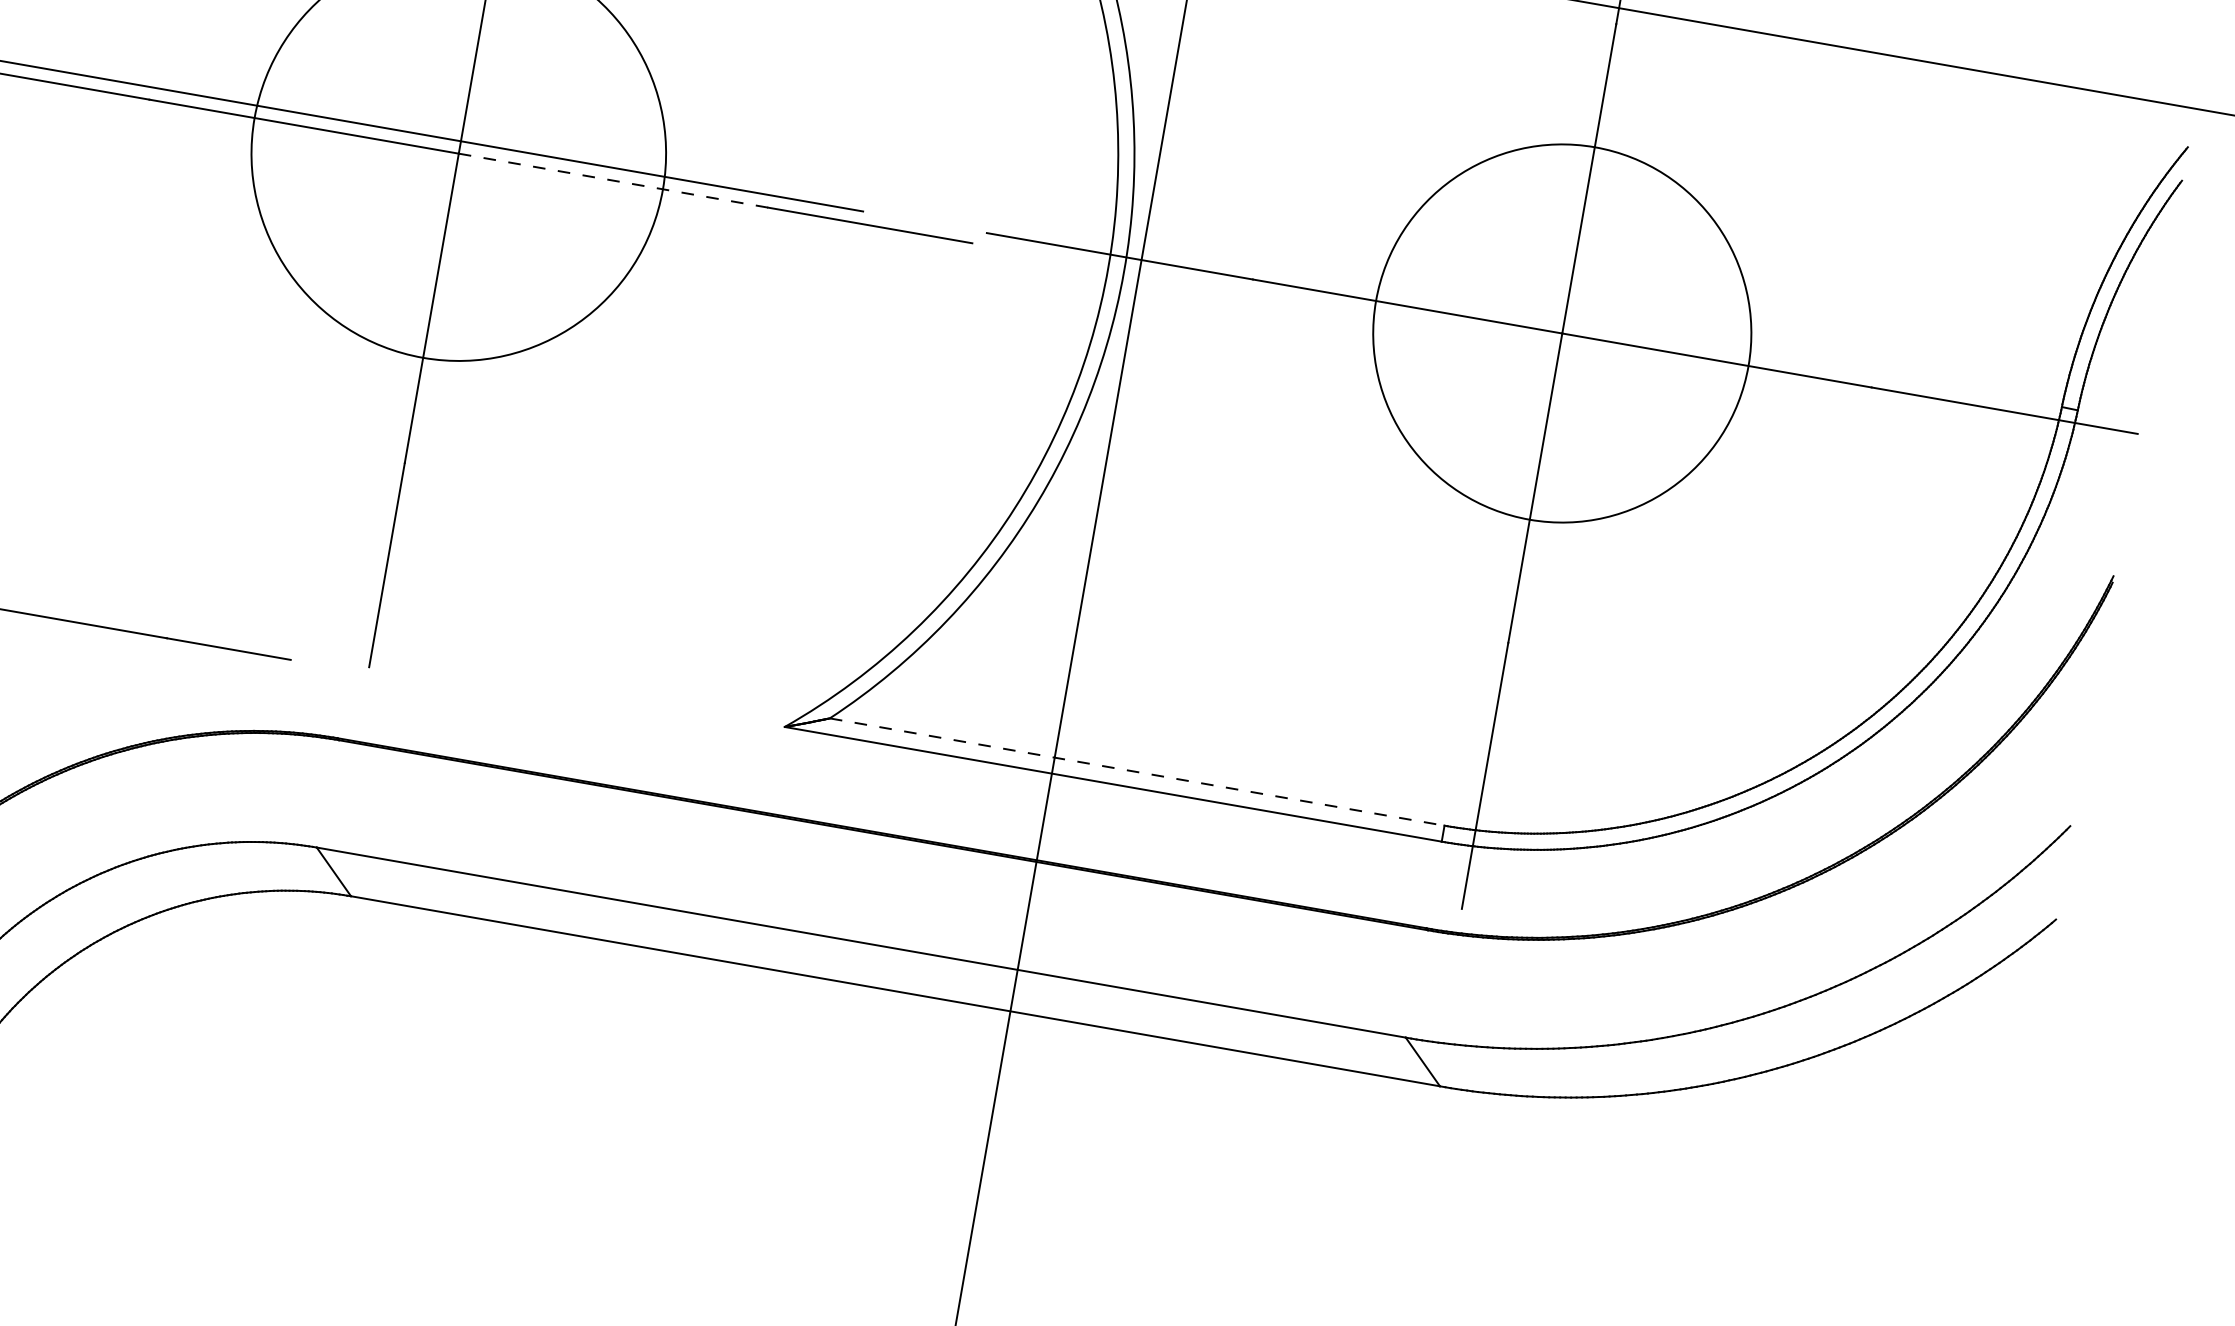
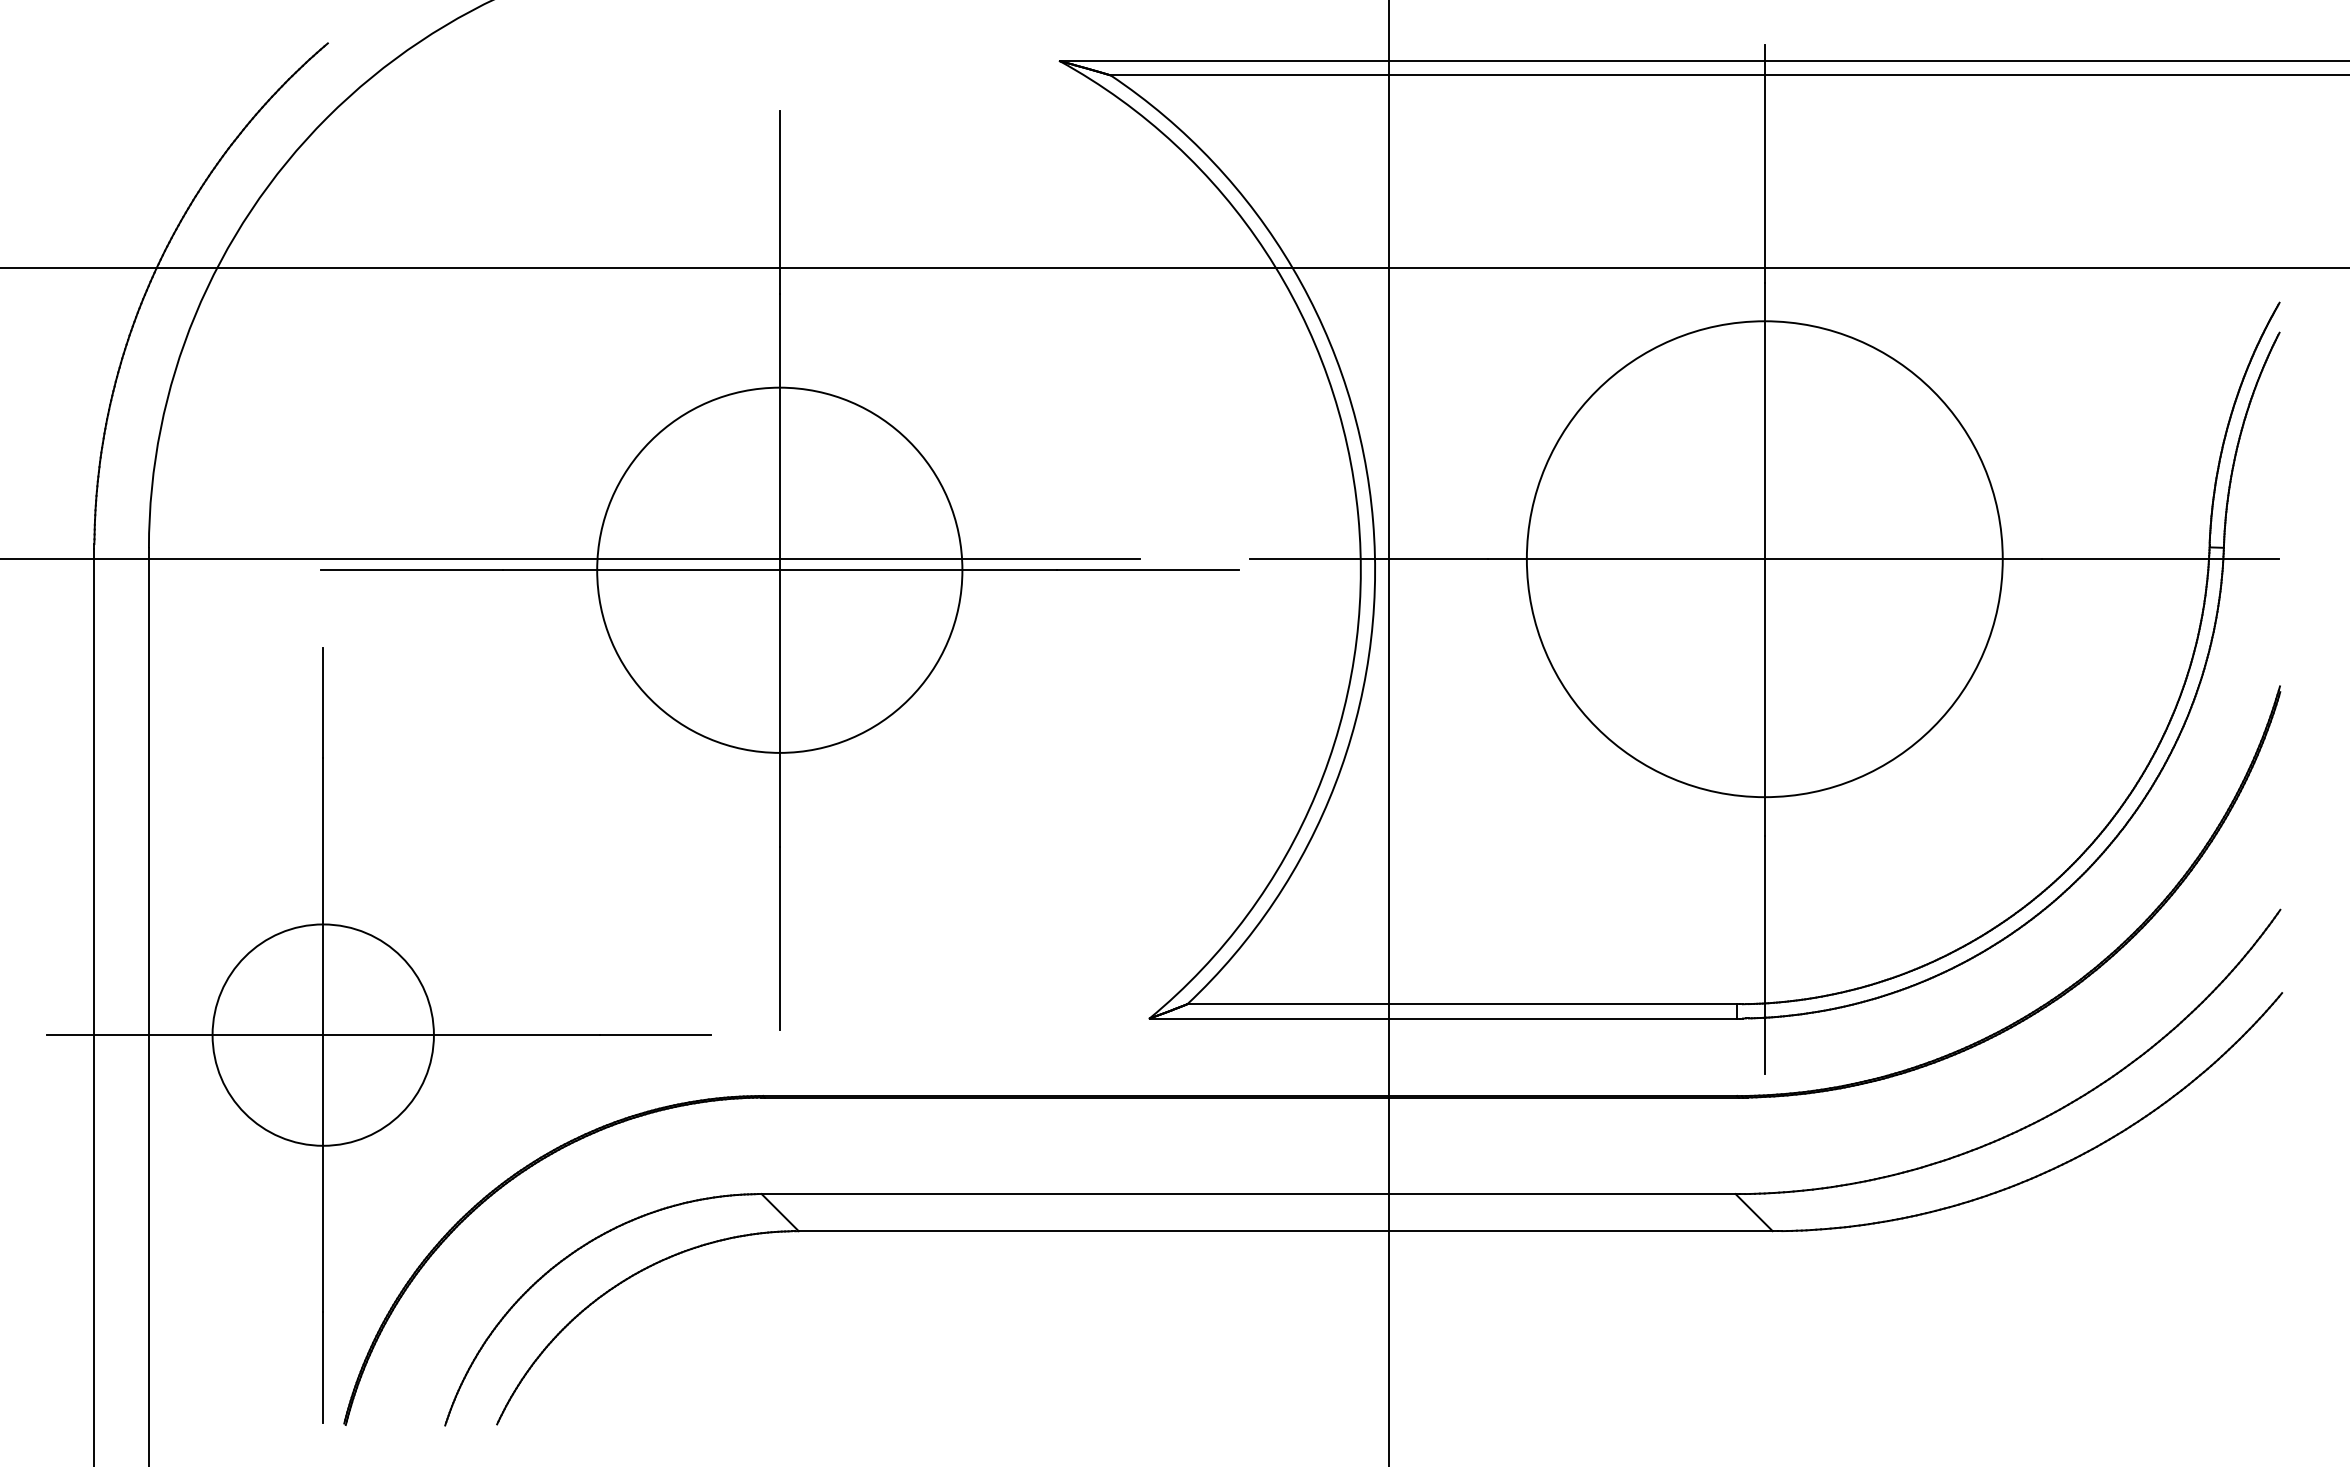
line: (613, 180) -> (918, 570), dashed -> solid
circle: (1561, 333) -> (1764, 559), size x1.43
line: (1137, 772) -> (1462, 1004), dashed -> solid

